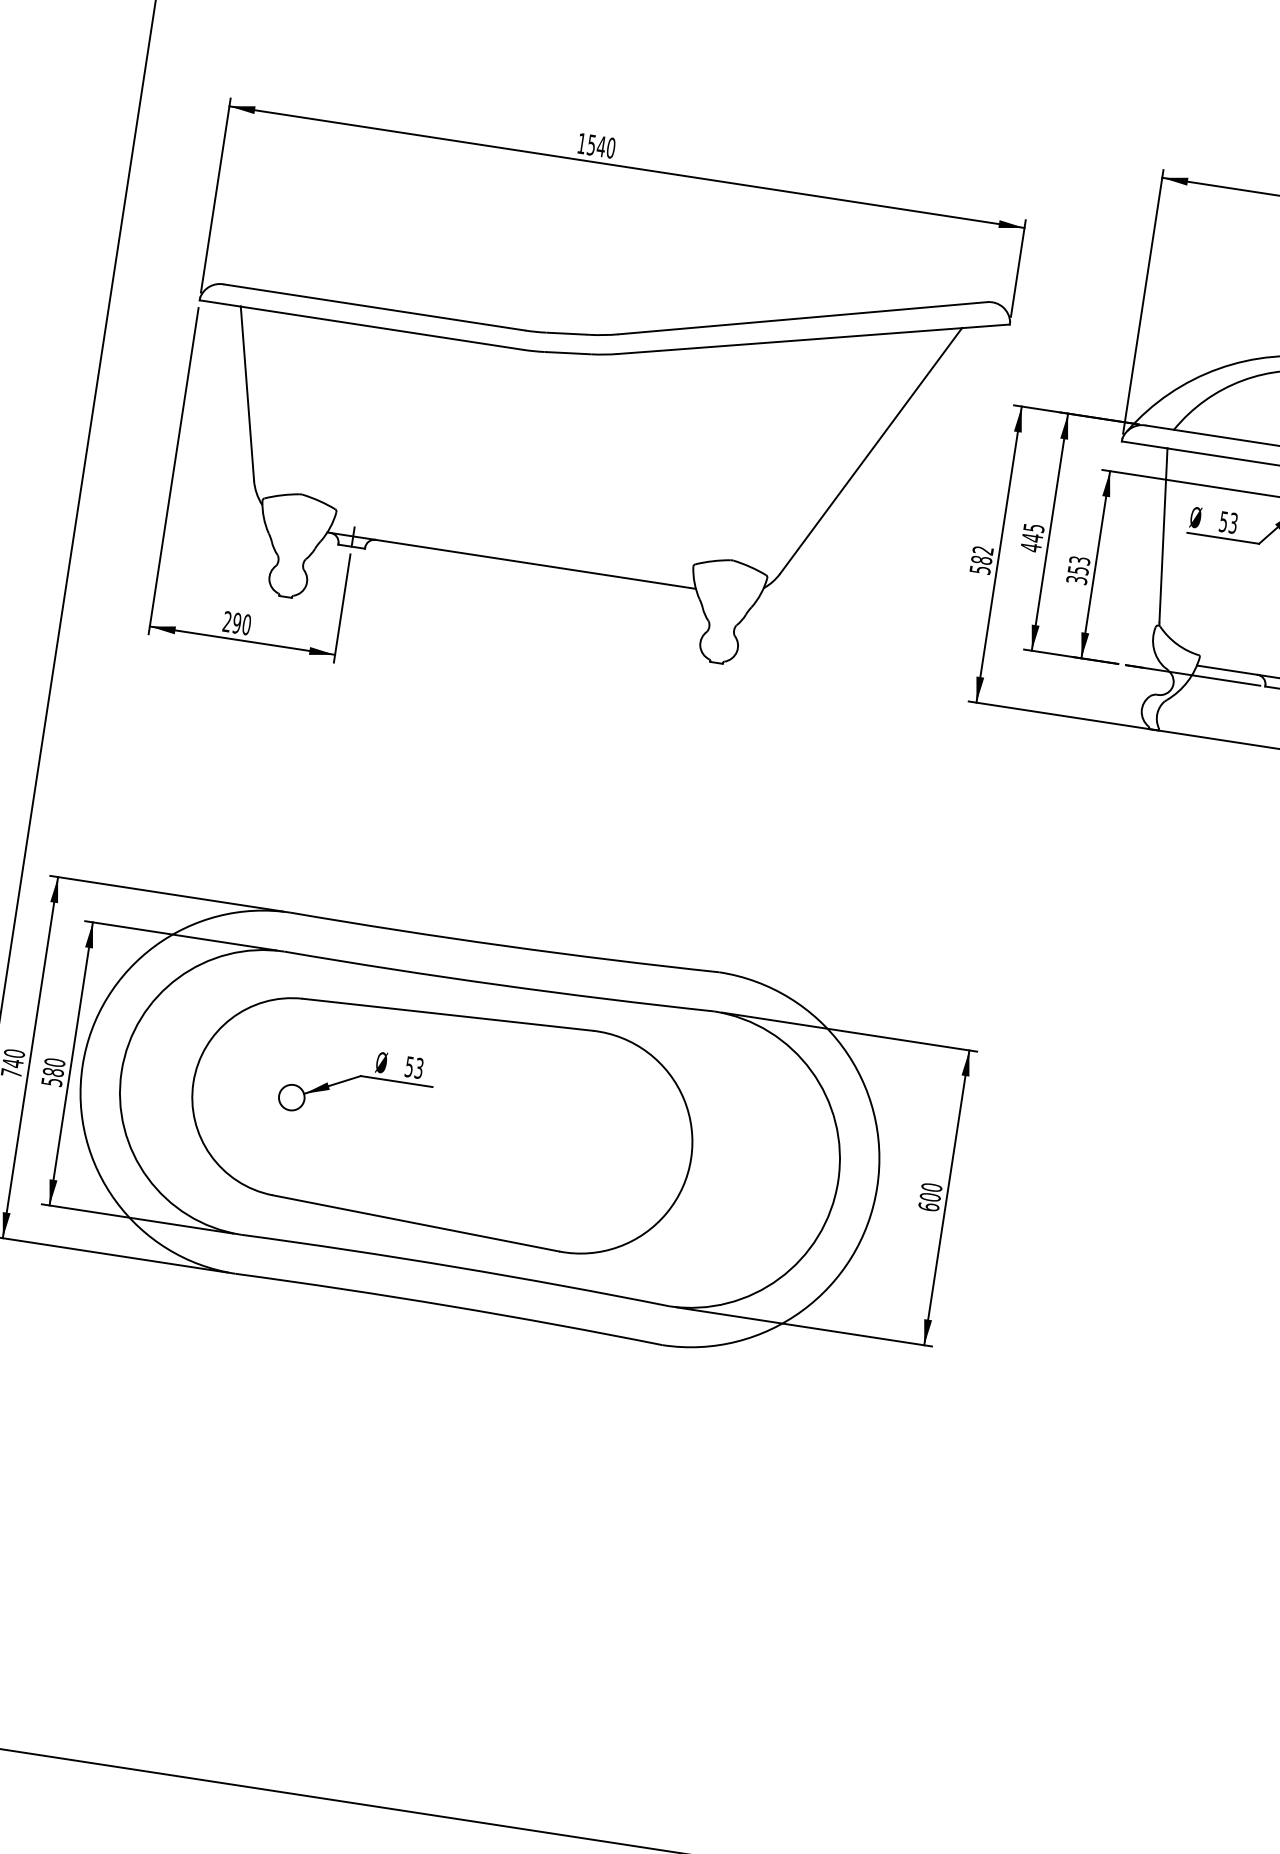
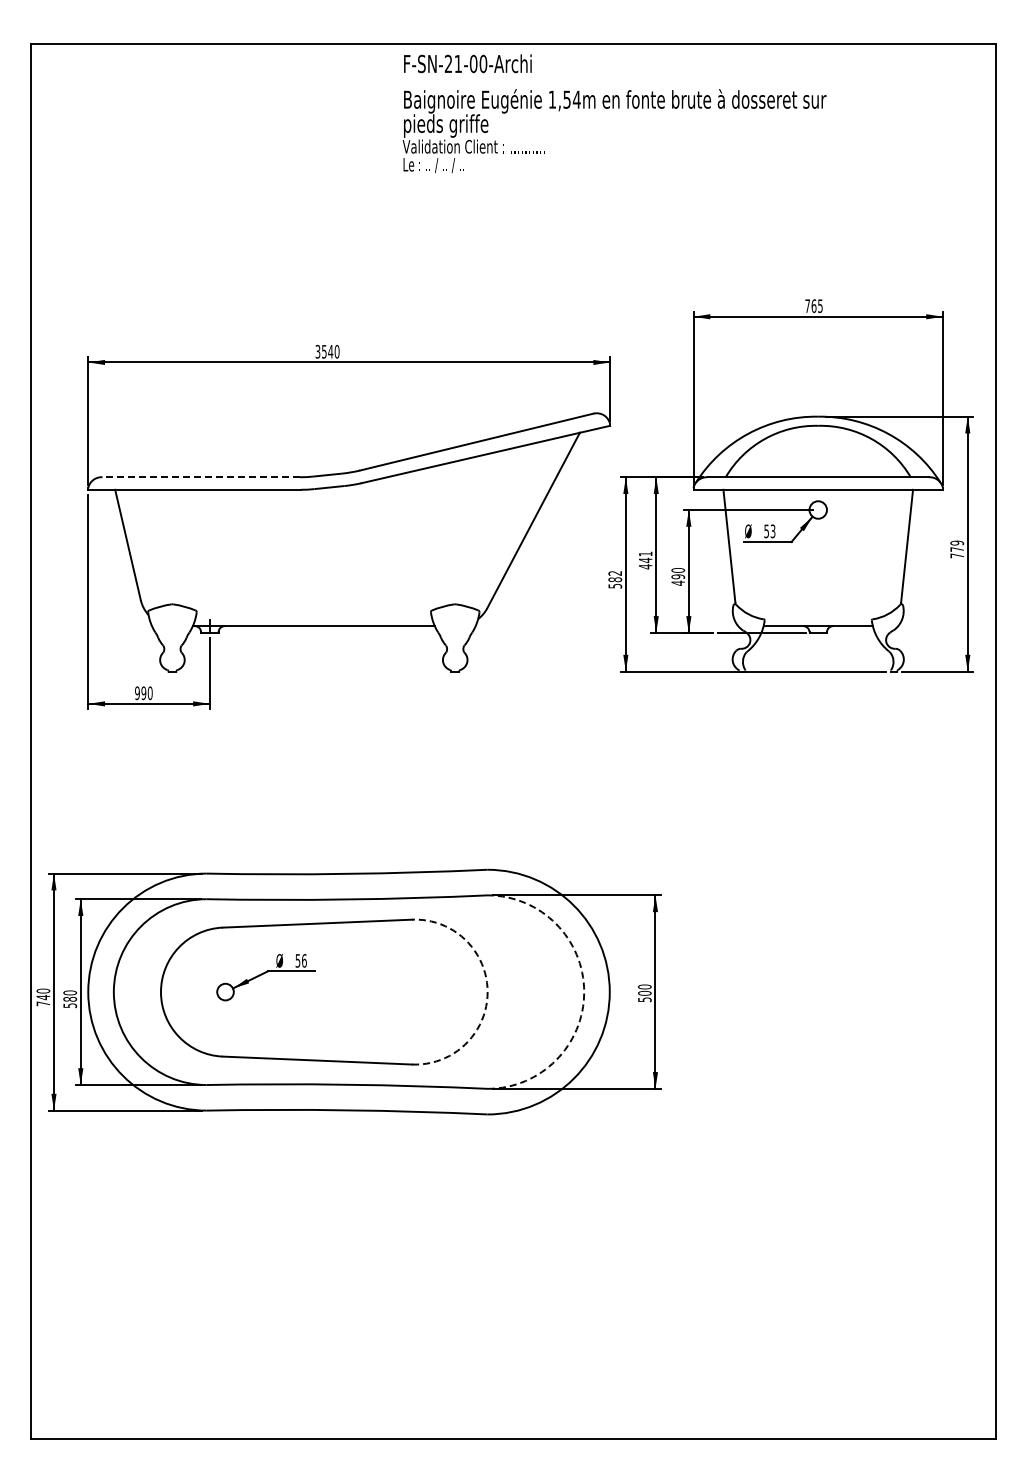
text: (581, 143) -> (317, 351), 1540 -> 3540
line: (375, 307) -> (201, 477), solid -> dashed
text: (1033, 527) -> (645, 553), 445 -> 441
text: (1078, 570) -> (678, 576), 353 -> 490
text: (227, 622) -> (137, 693), 290 -> 990
text: (419, 1067) -> (304, 960), 53 -> 56
arc: (690, 1159) -> (487, 992), solid -> dashed
arc: (838, 1181) -> (584, 992), solid -> dashed
text: (928, 1206) -> (644, 999), 600 -> 500

